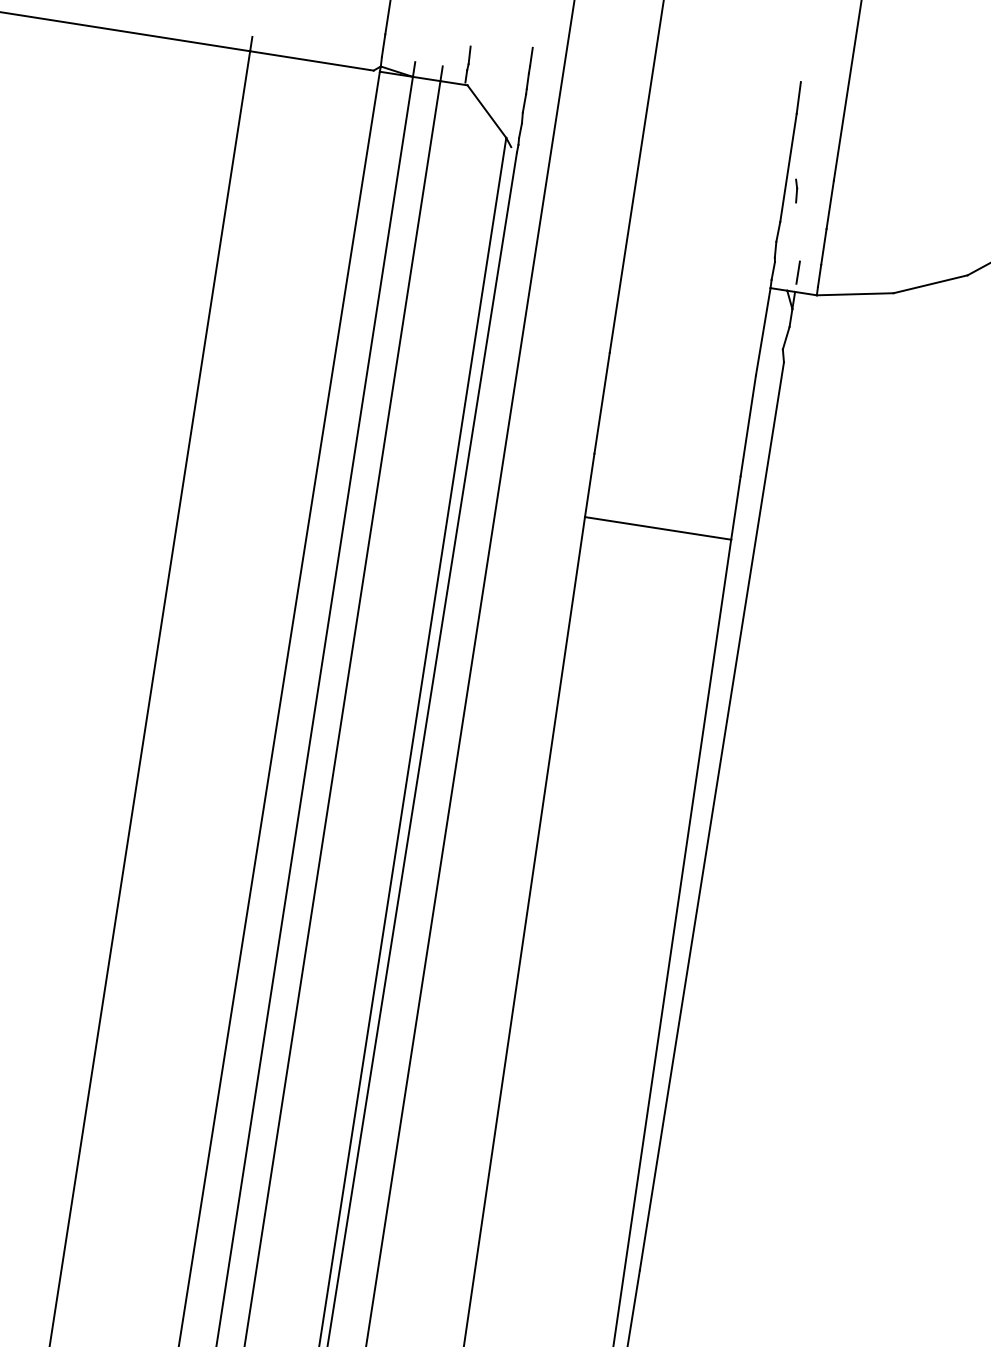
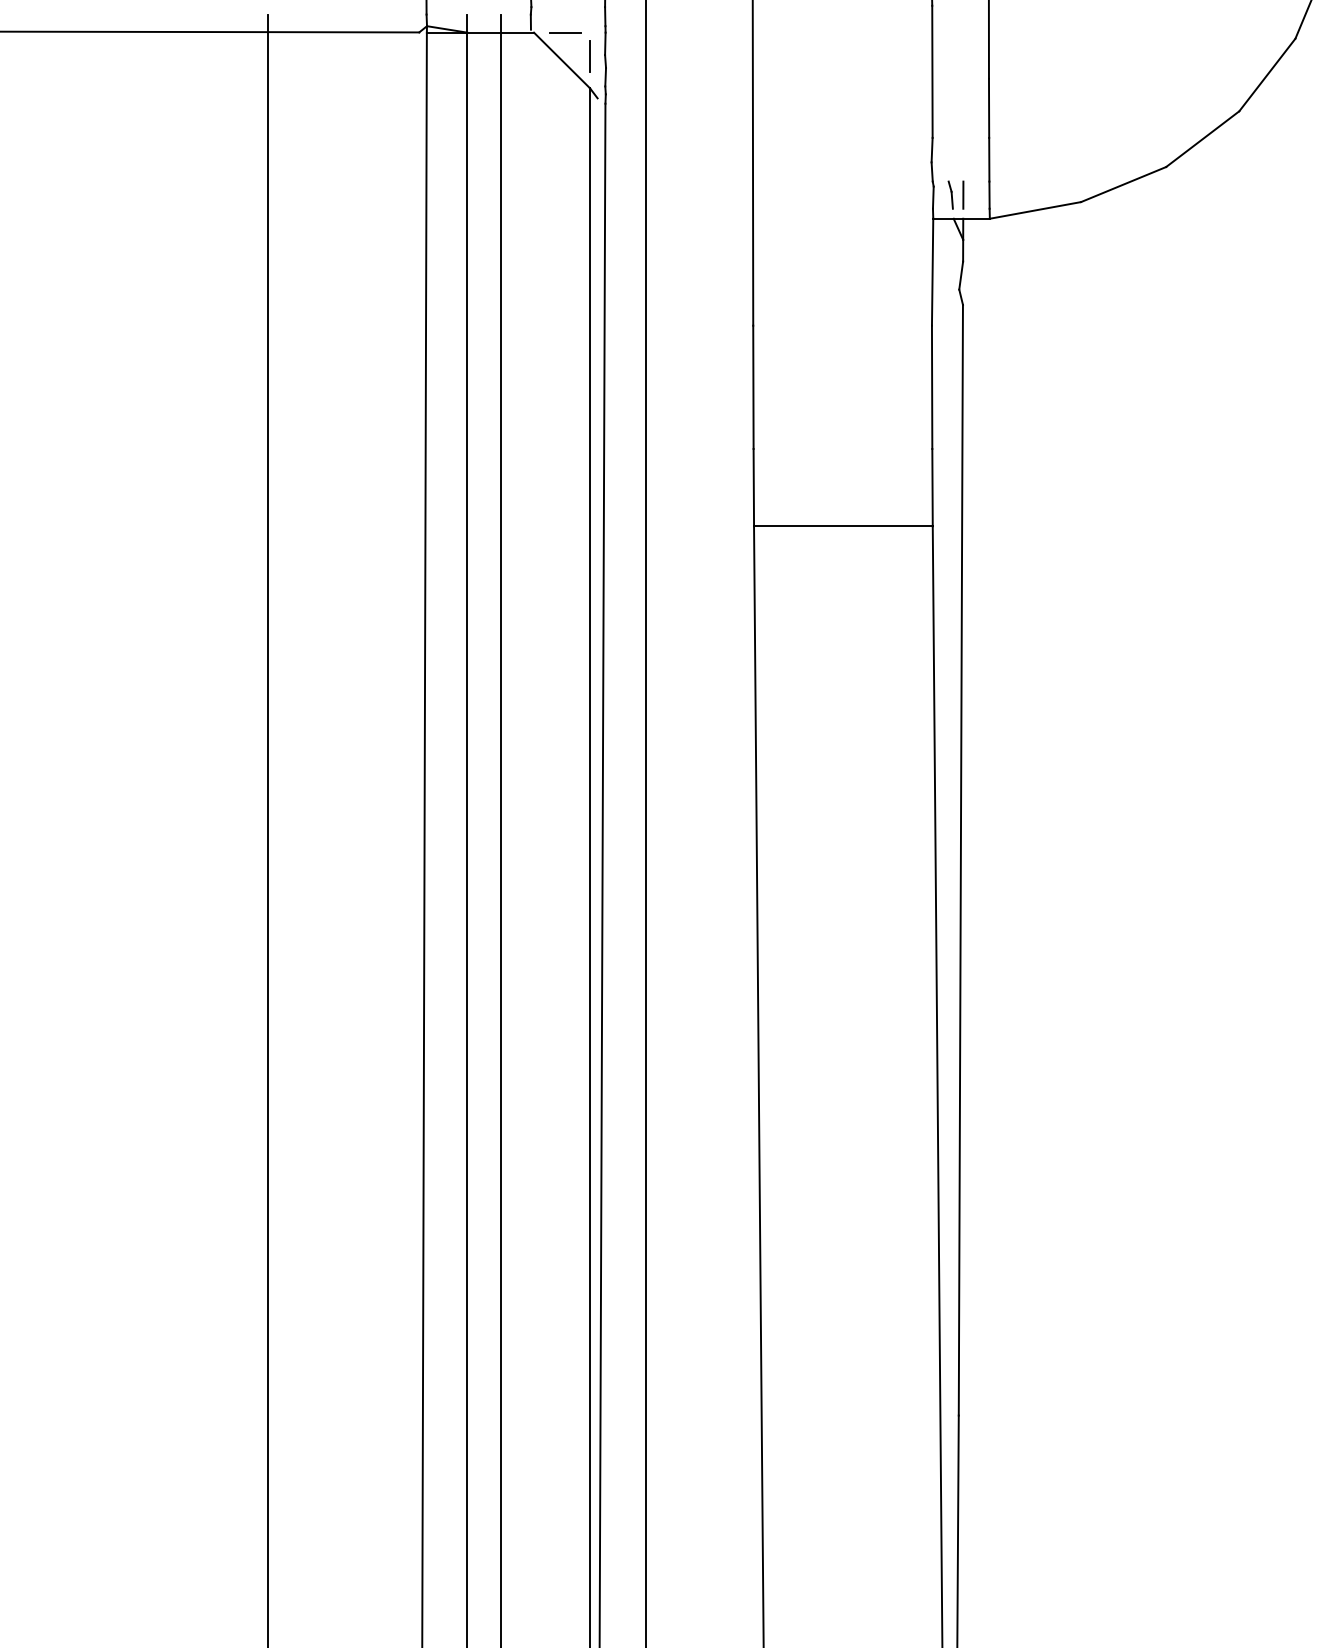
line: (492, 89) -> (564, 32), added
line: (510, 112) -> (590, 56), added
part: (795, 190) -> (950, 194), moved

